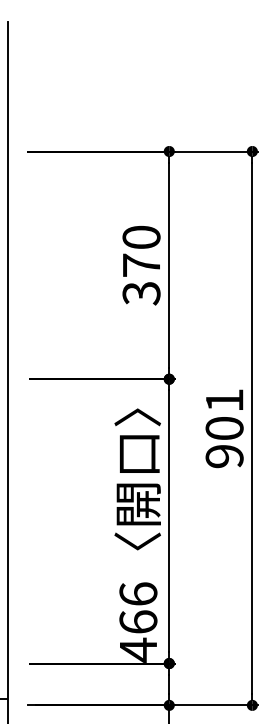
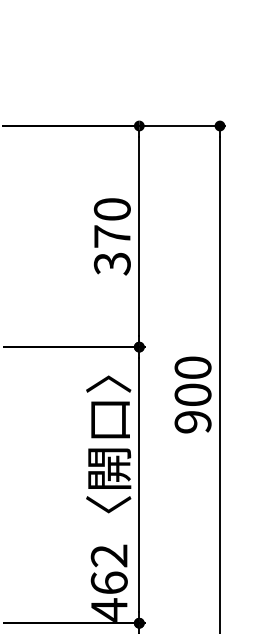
text: (224, 400) -> (192, 367), 901 -> 900
text: (138, 593) -> (109, 555), 466 -> 462

